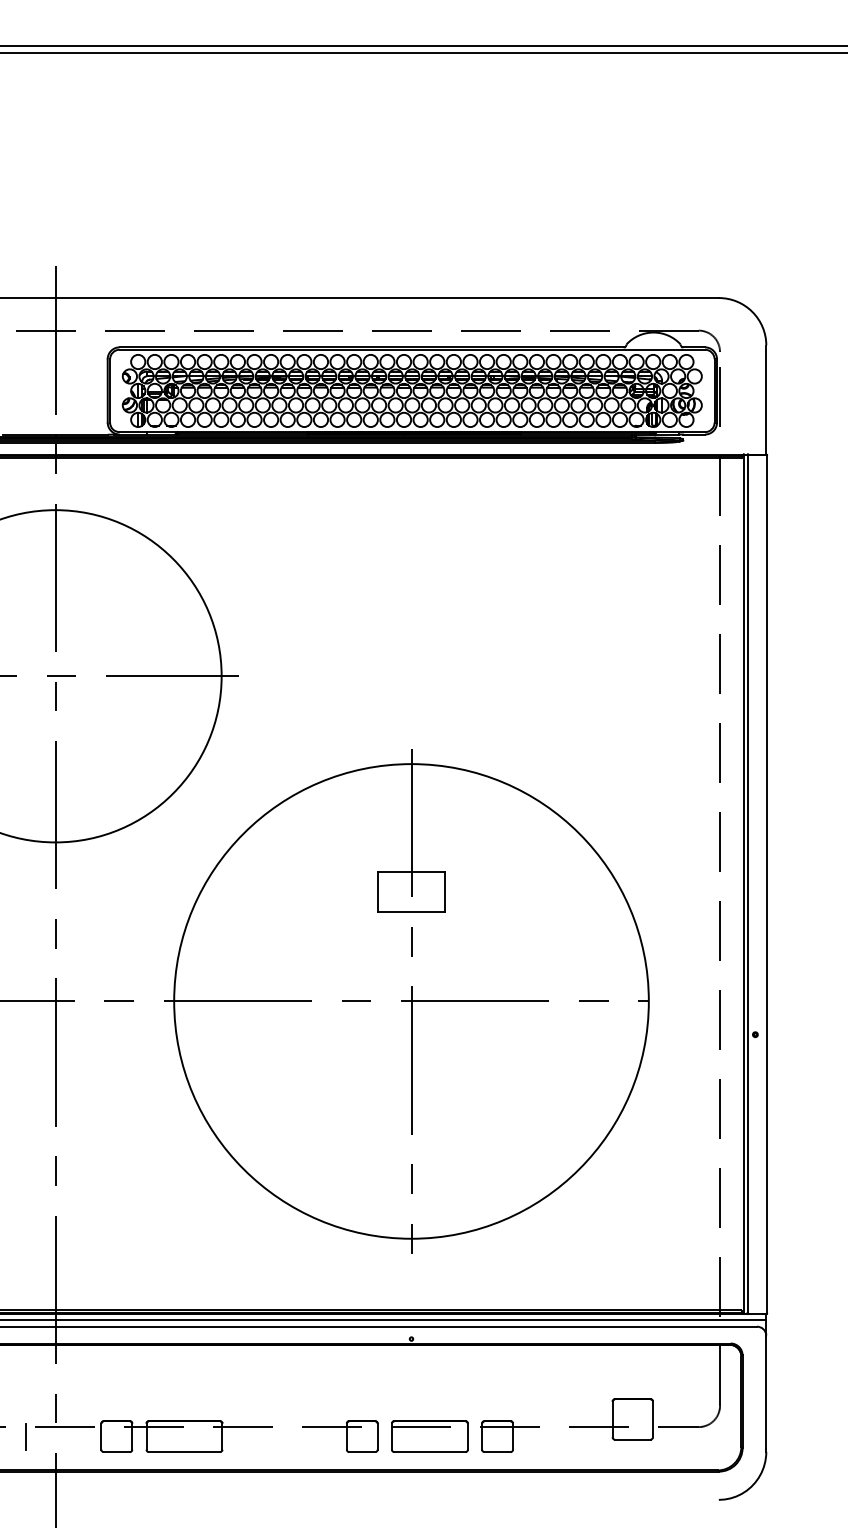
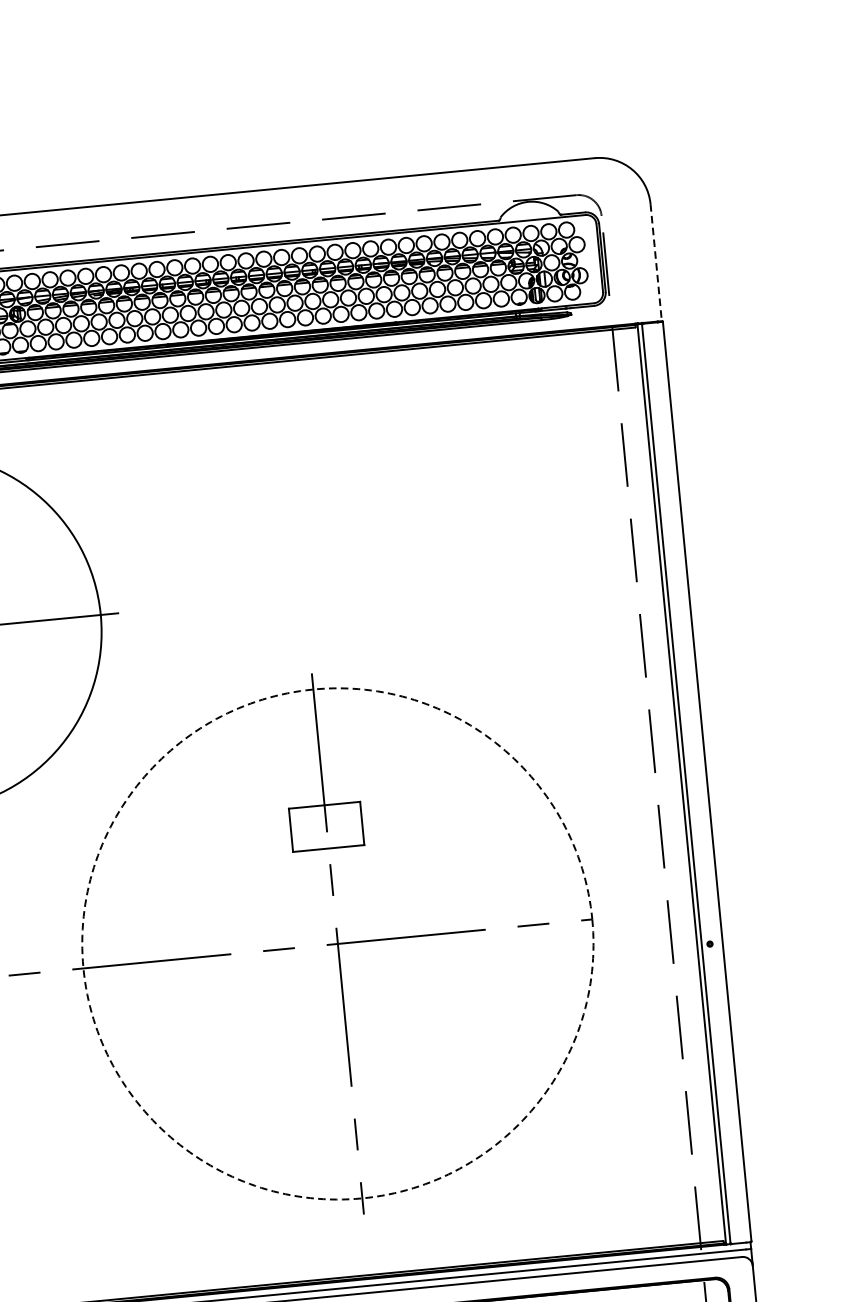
line: (766, 400) -> (656, 263), solid -> dashed
circle: (411, 1001) -> (337, 944), solid -> dashed

